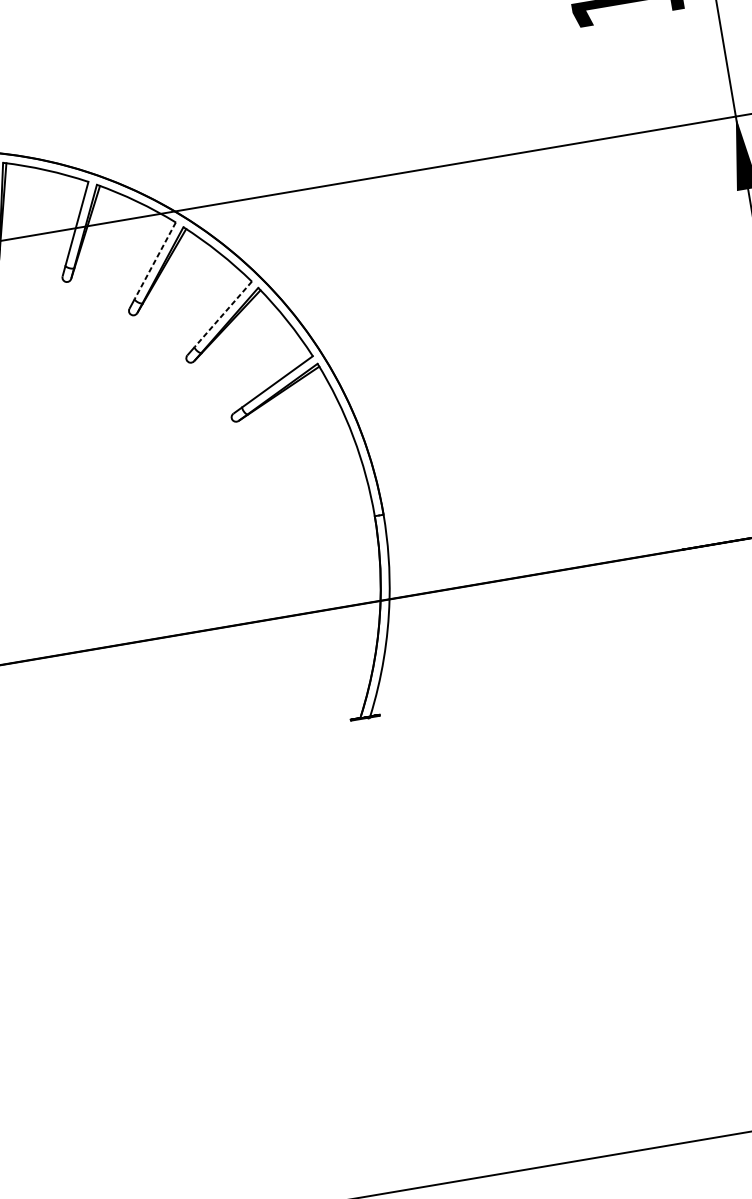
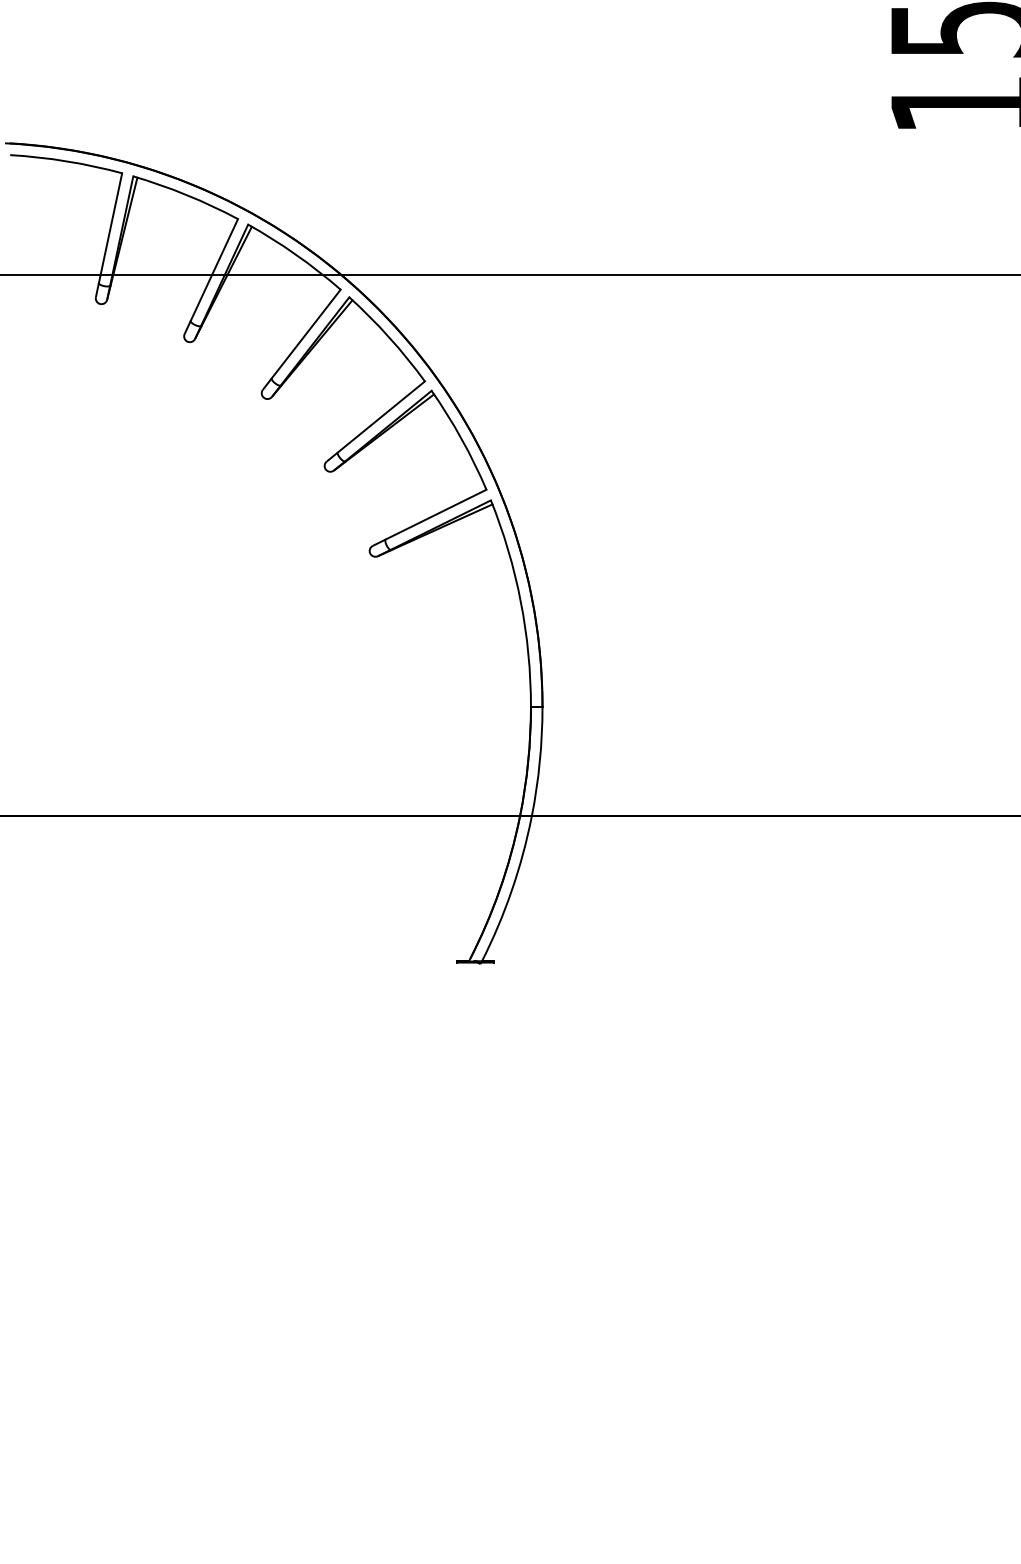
line: (154, 261) -> (305, 334), dashed -> solid
line: (223, 314) -> (381, 417), dashed -> solid

